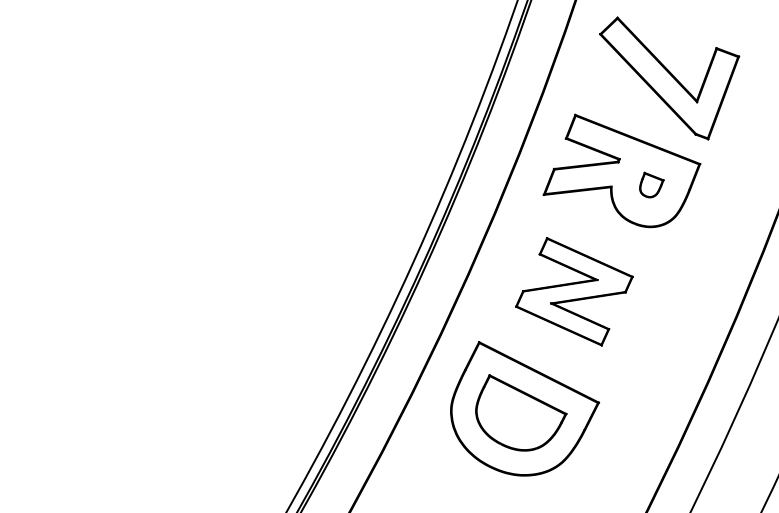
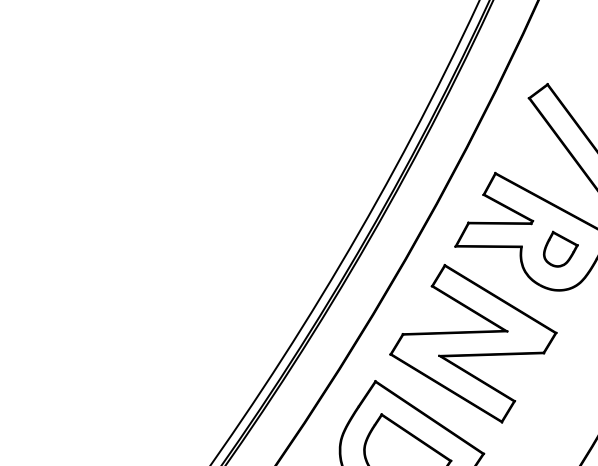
part: (651, 184) -> (560, 249), size x1.43
part: (574, 291) -> (473, 343), size x1.43

